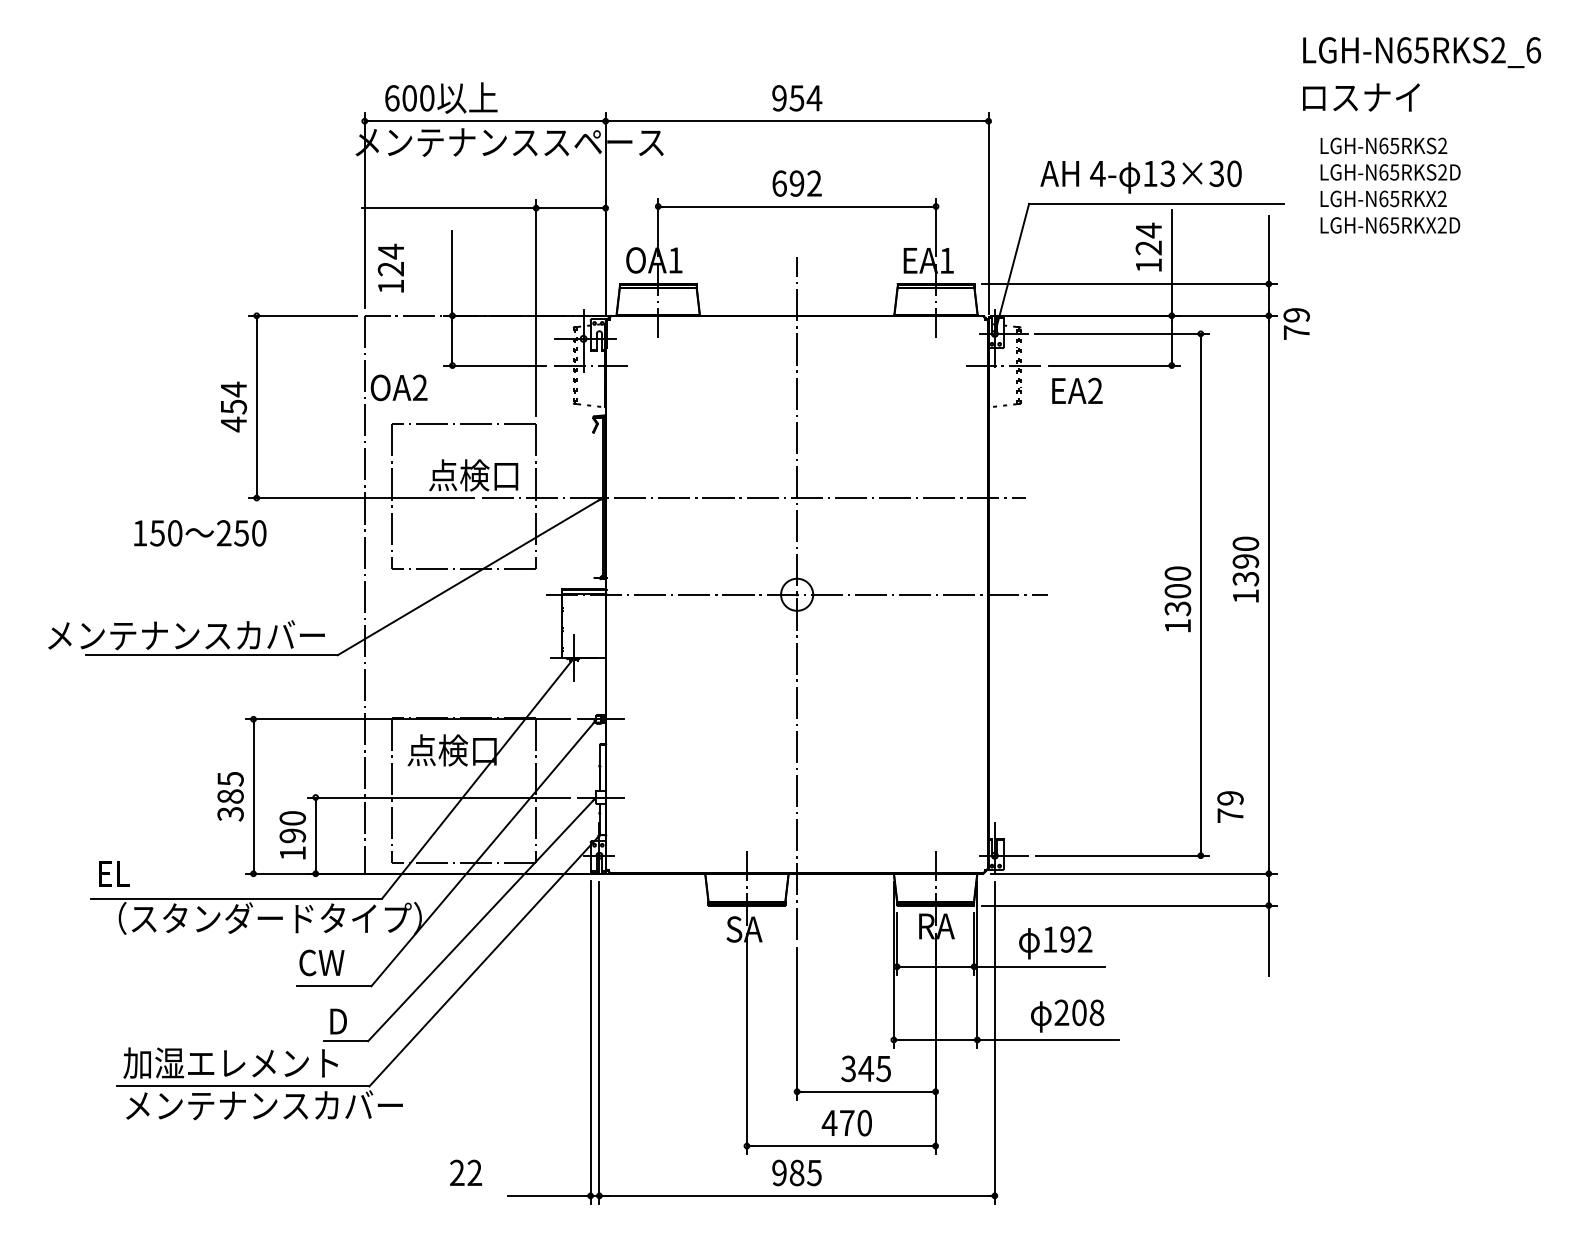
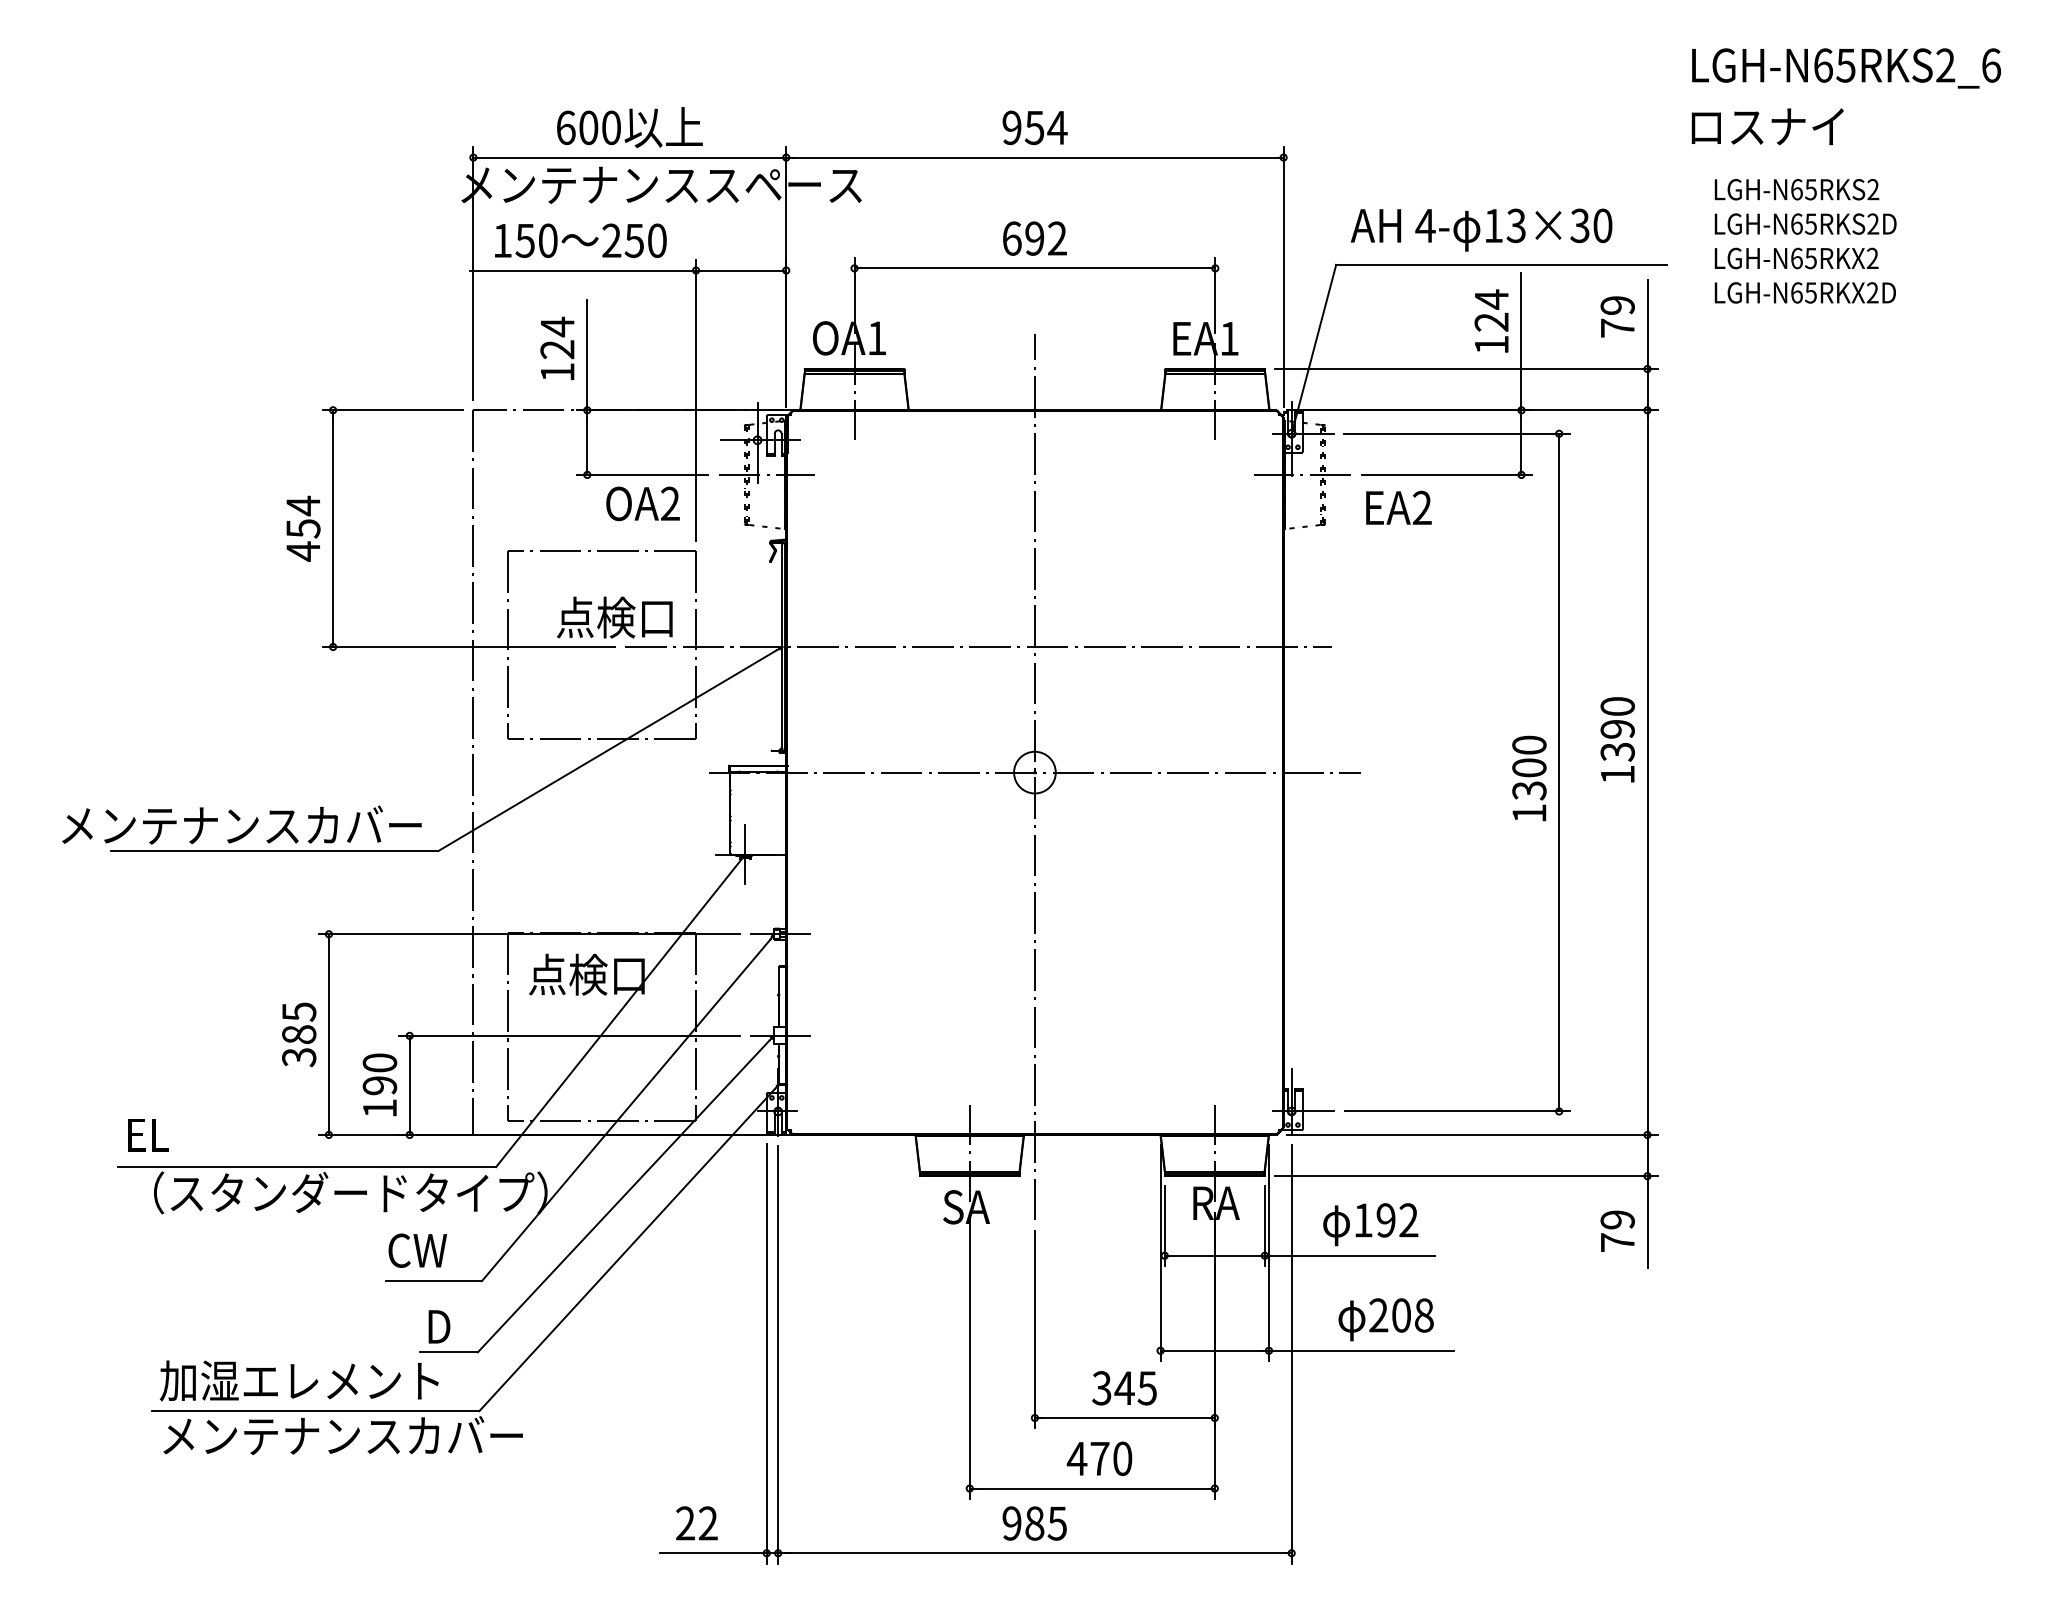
text: (441, 98) -> (629, 127), moved
text: (391, 267) -> (557, 347), moved
text: (1296, 323) -> (1617, 316), moved
text: (398, 387) -> (642, 503), moved
text: (200, 533) -> (580, 240), moved
text: (1230, 806) -> (1617, 1230), moved
text: (465, 1172) -> (696, 1523), moved

